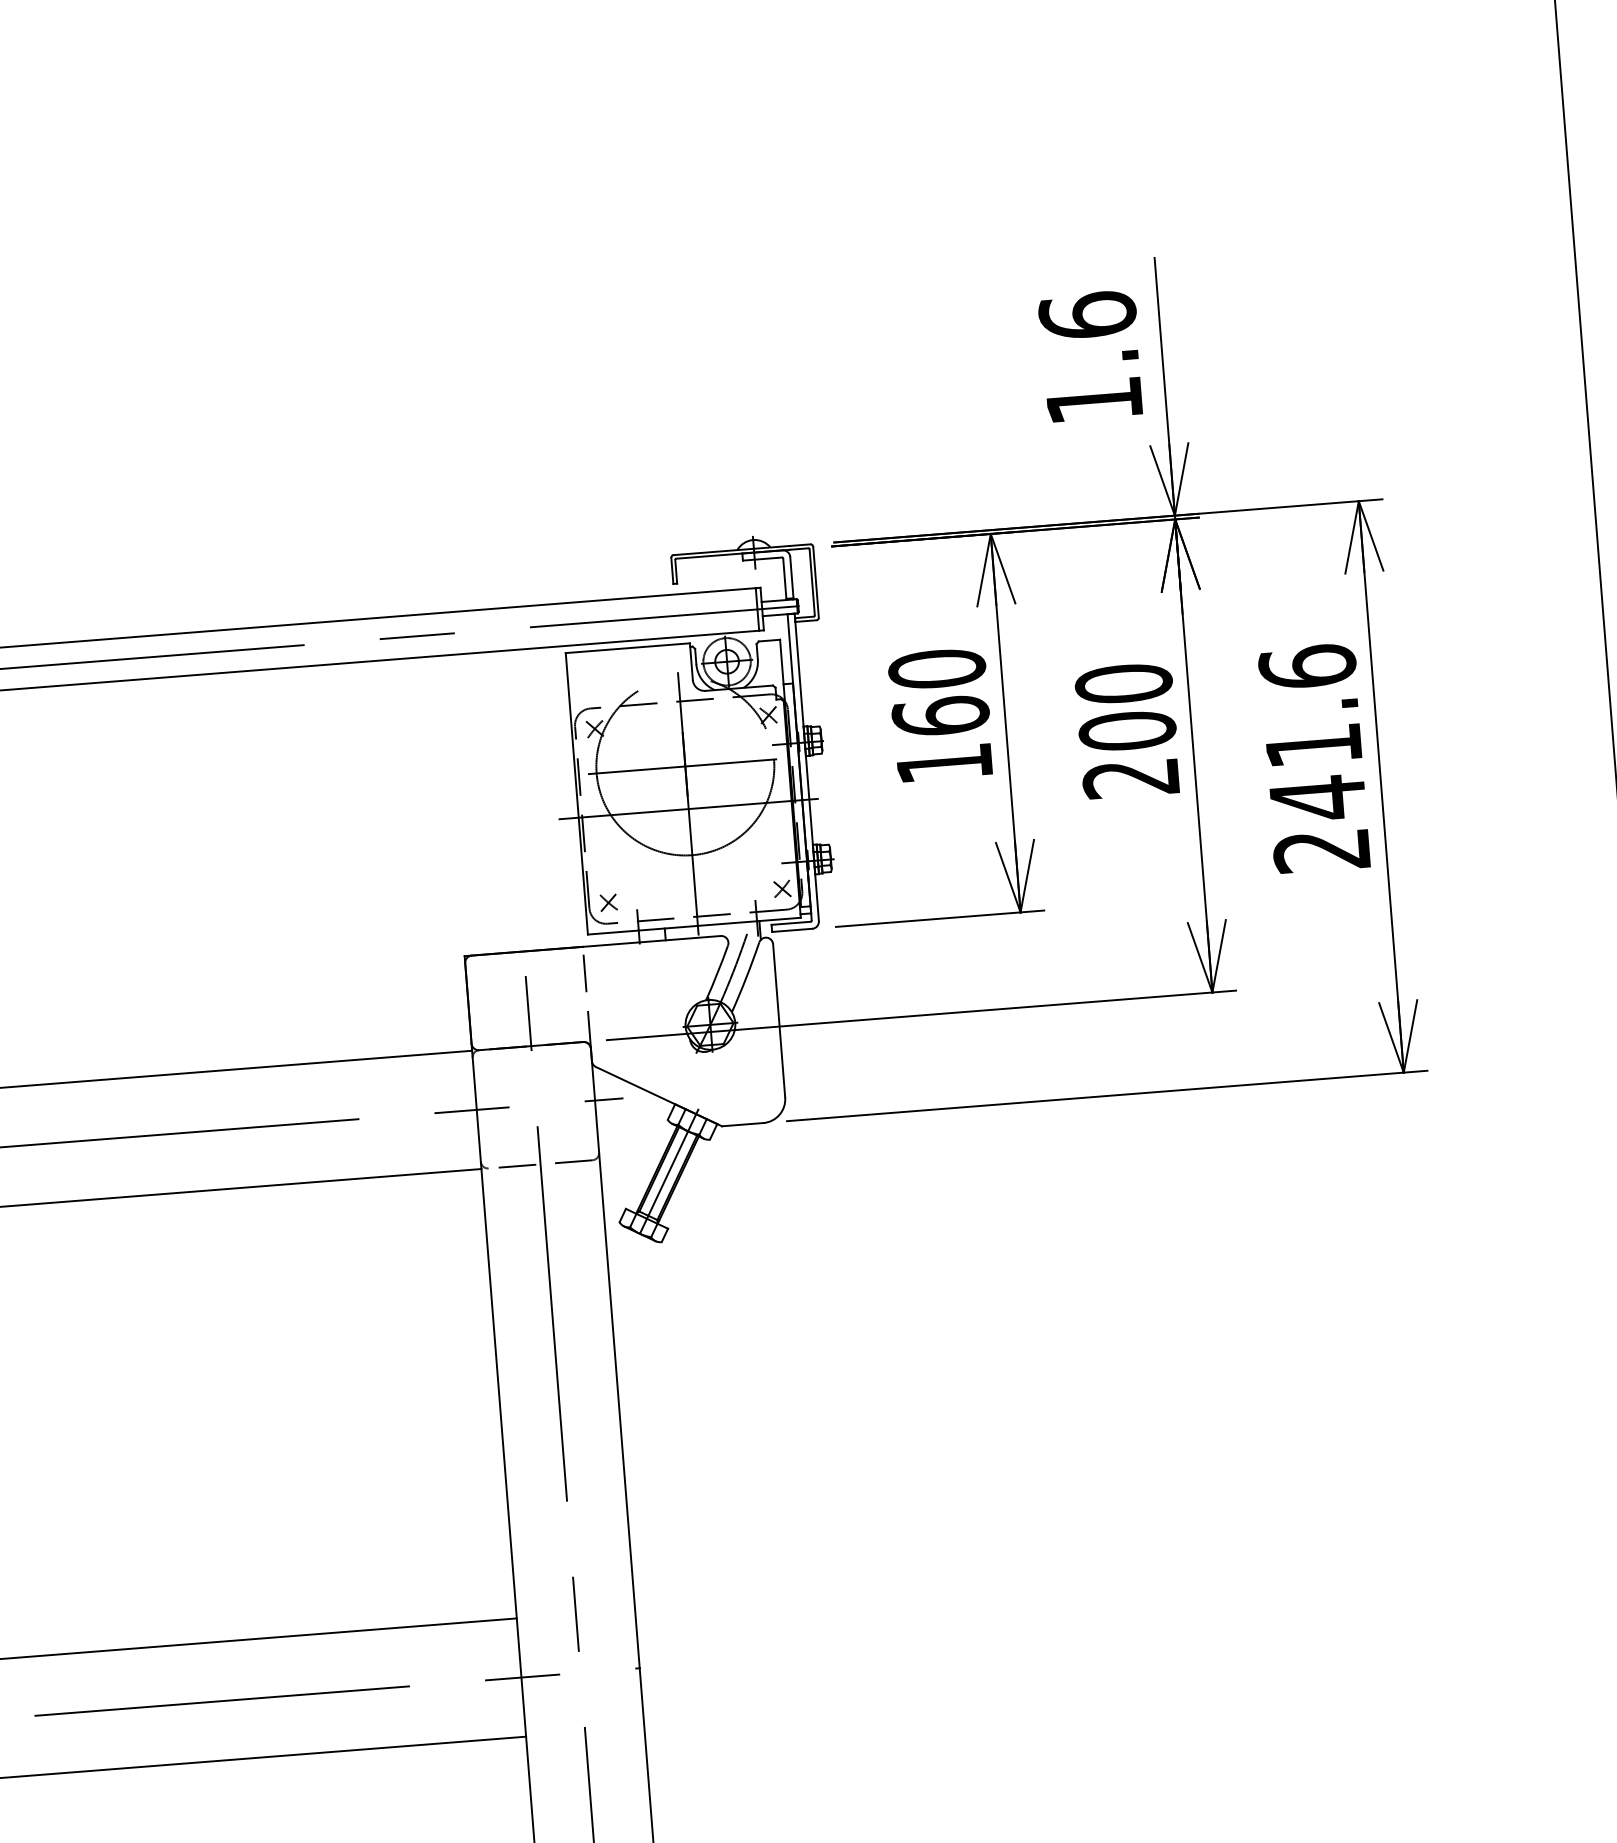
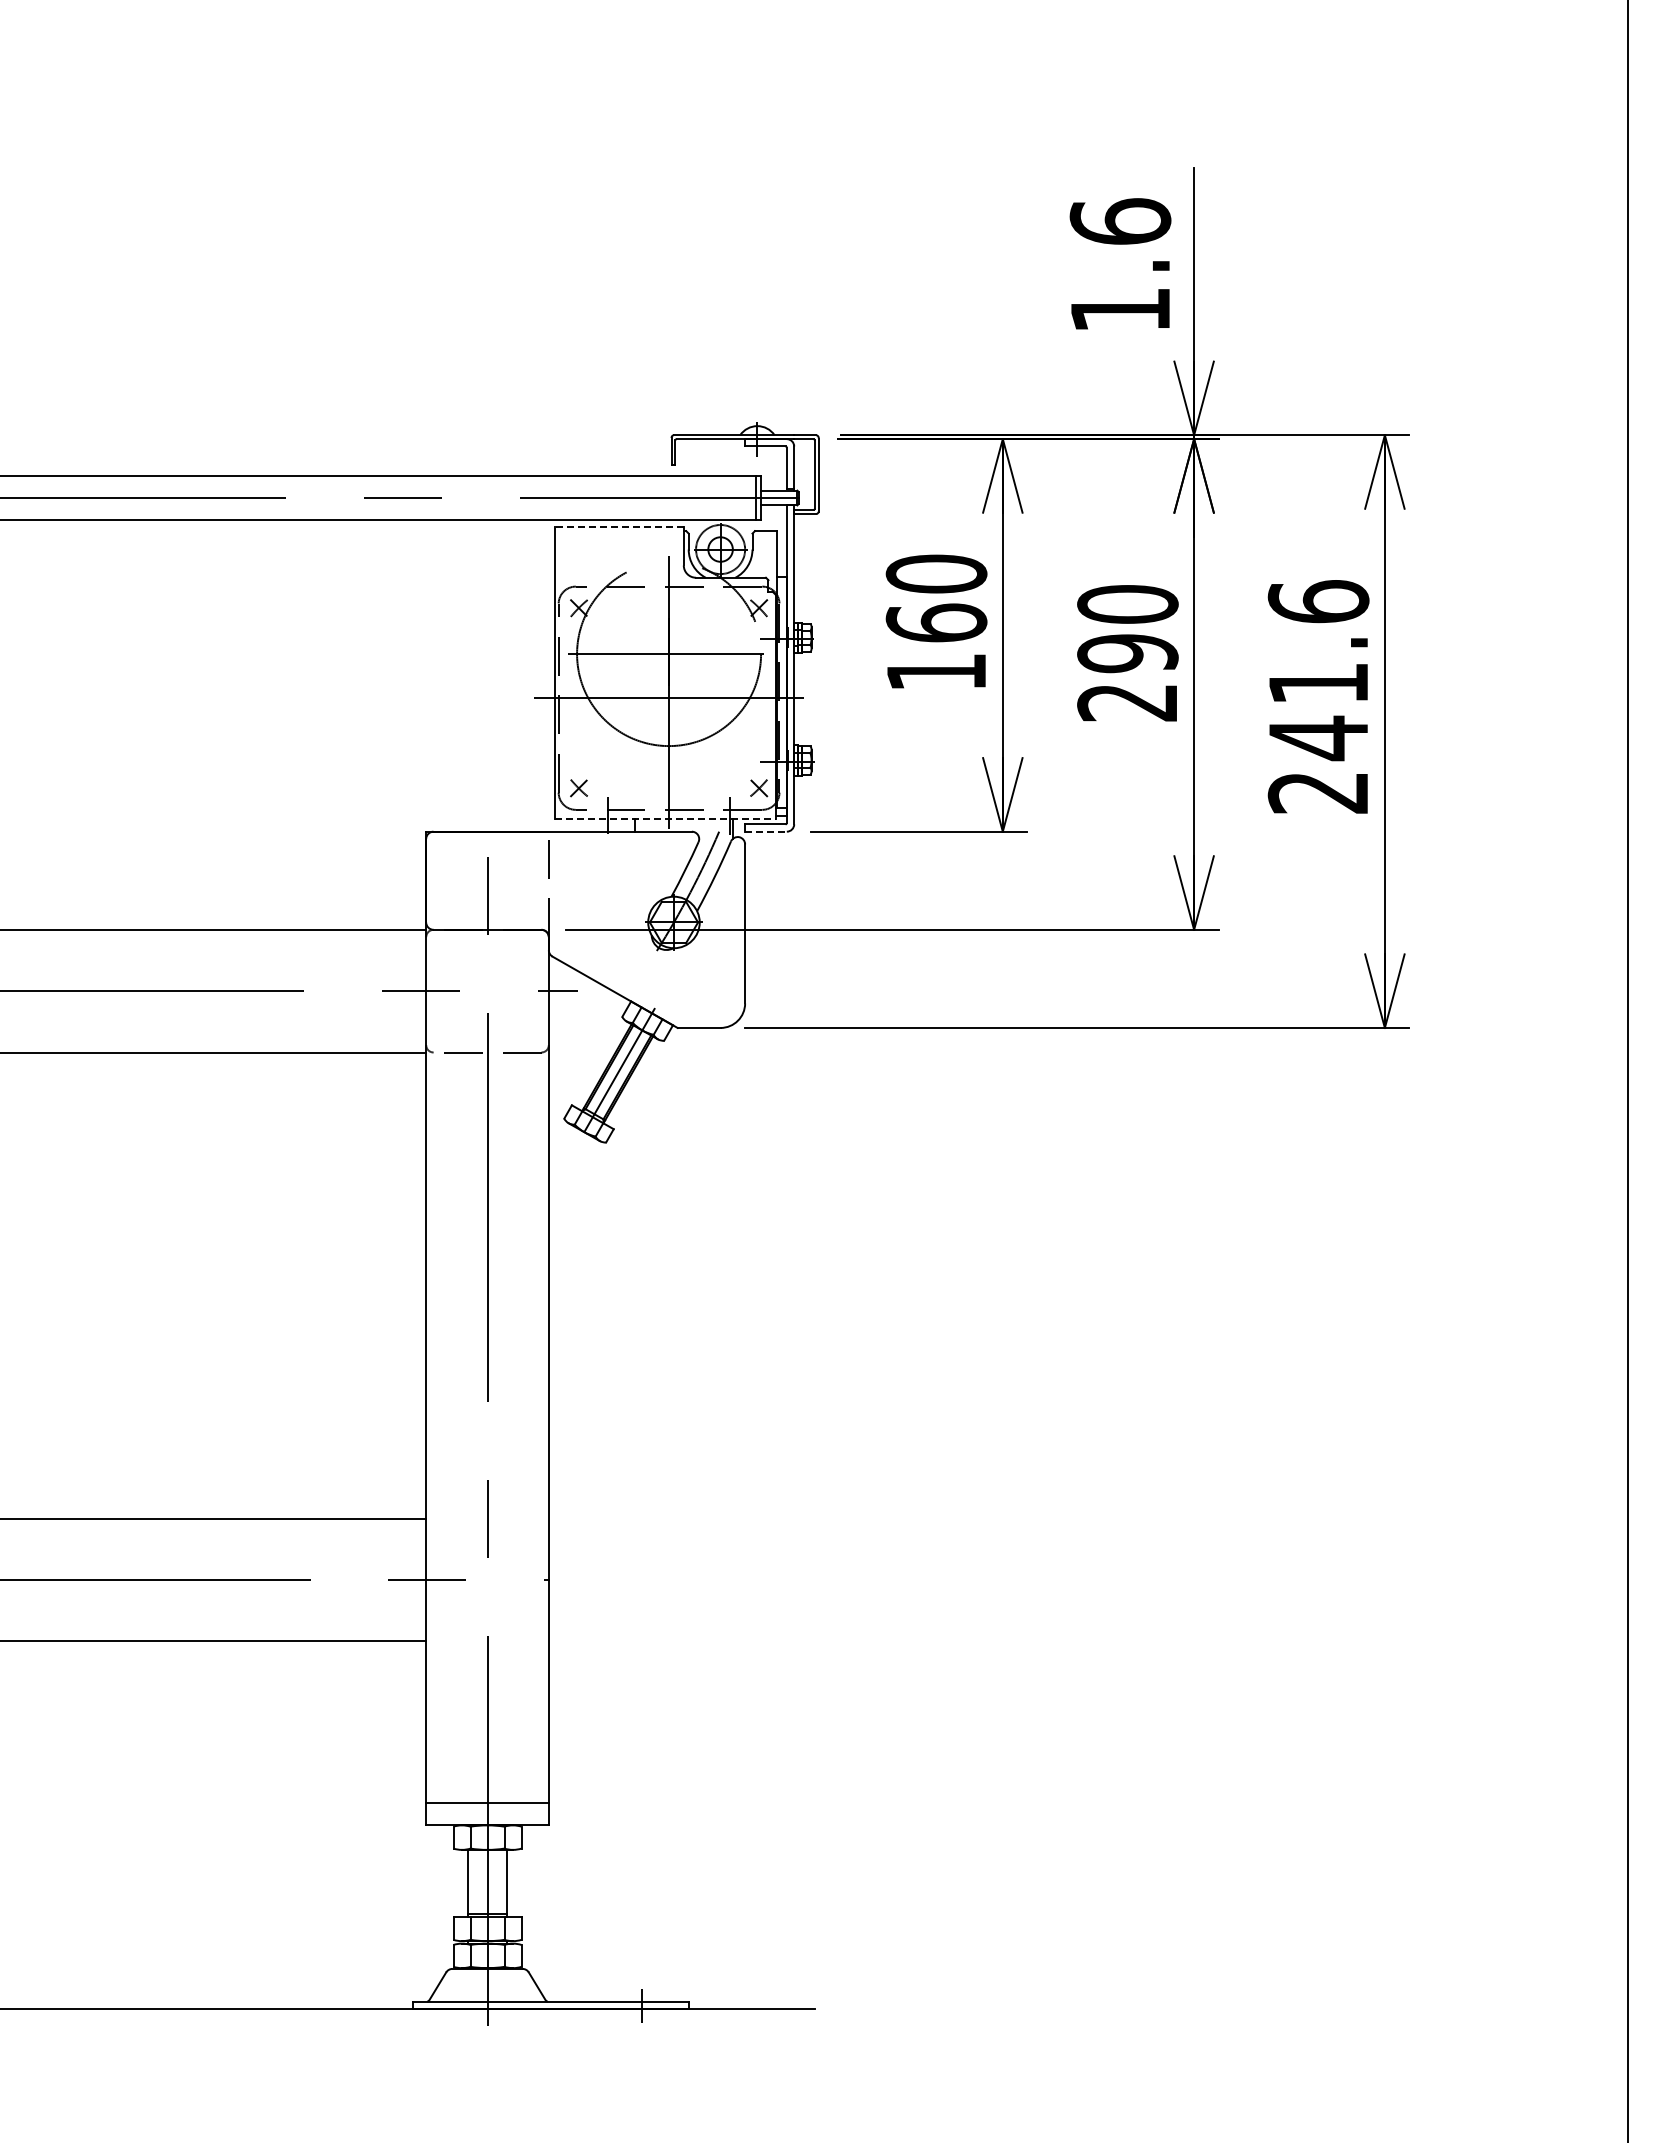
line: (627, 648) -> (618, 527), solid -> dashed
text: (1127, 731) -> (1127, 653), 200 -> 290
line: (694, 926) -> (665, 819), solid -> dashed
line: (791, 930) -> (765, 831), solid -> dashed

